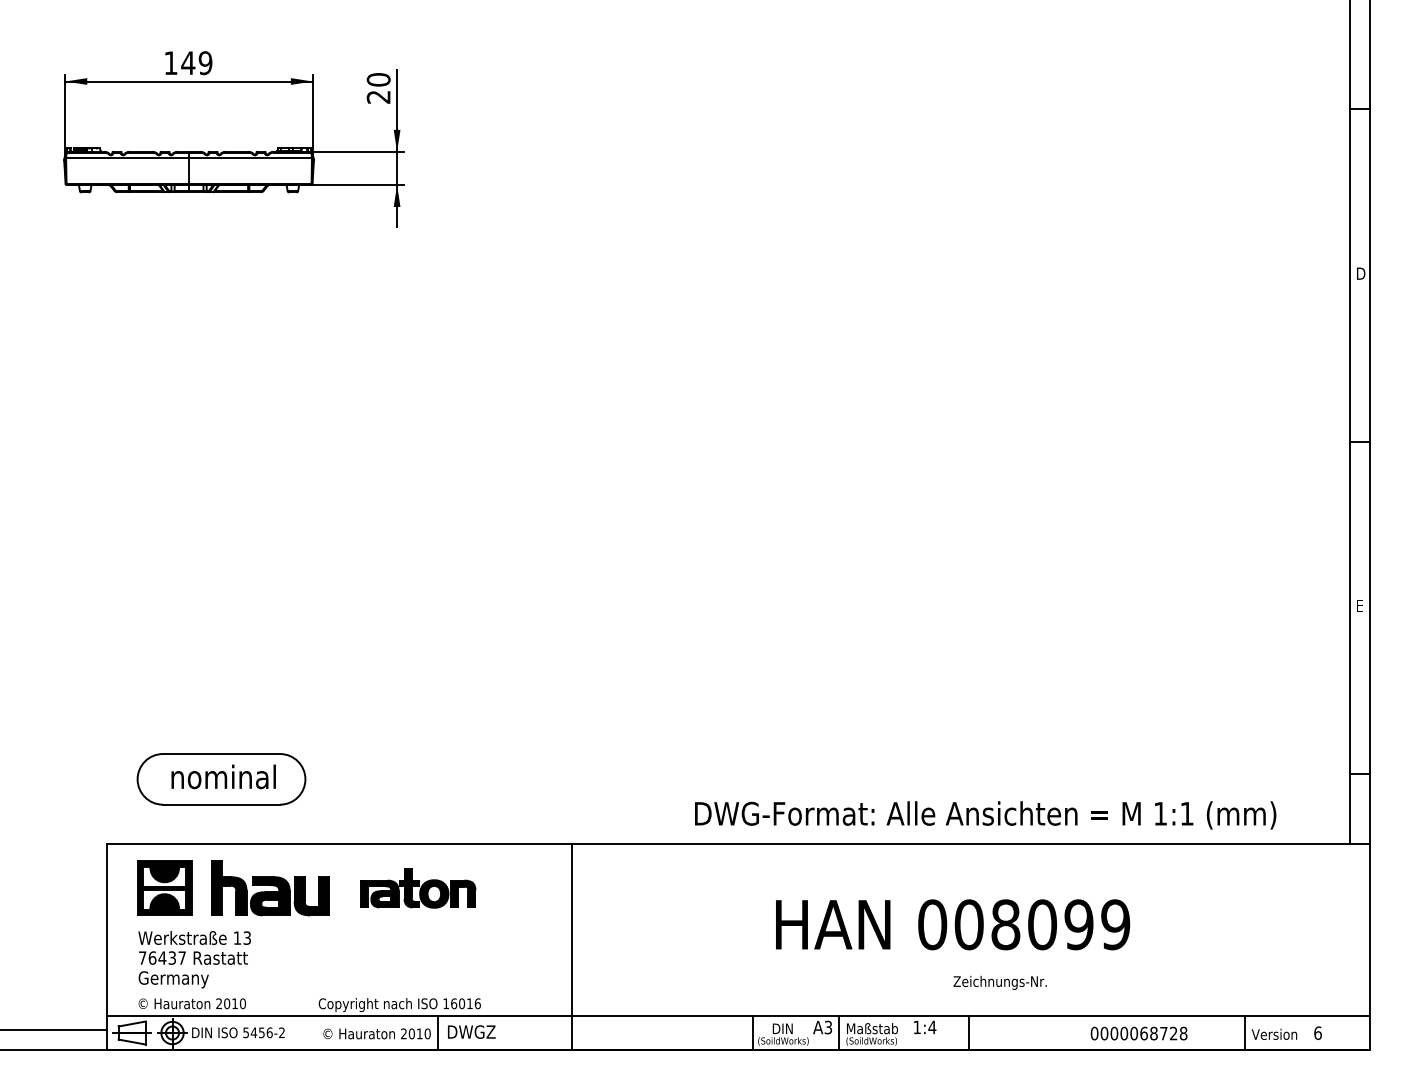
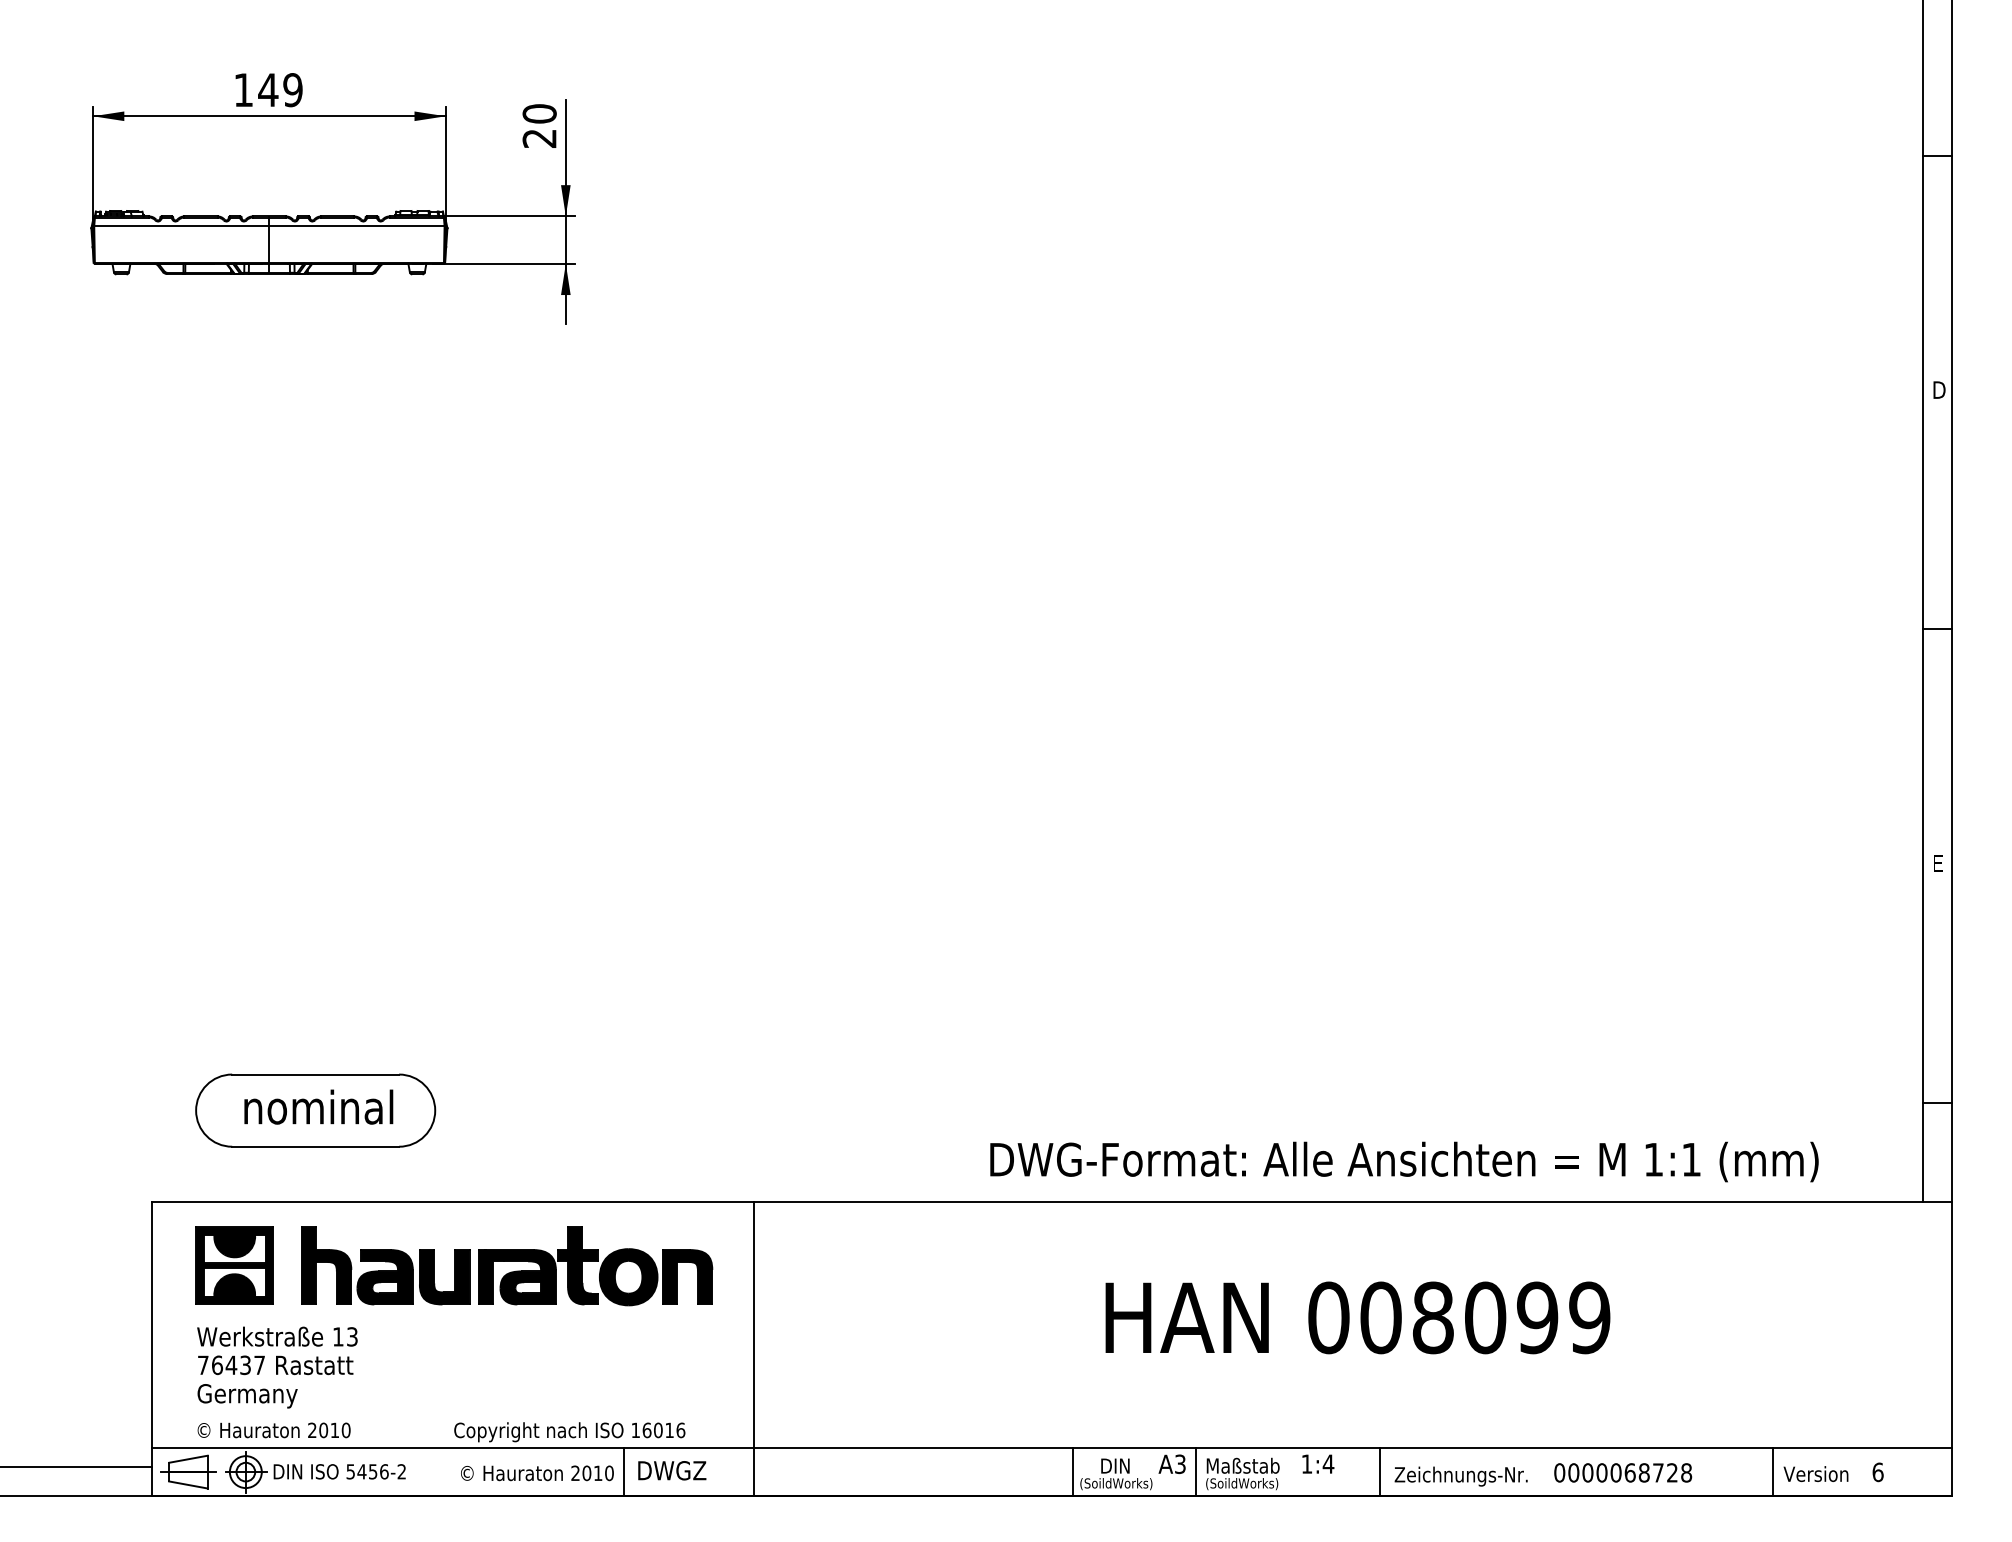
part: (417, 888) -> (595, 1266), size x1.43
line: (571, 946) -> (753, 1348), moved
text: (999, 982) -> (1460, 1476), moved

